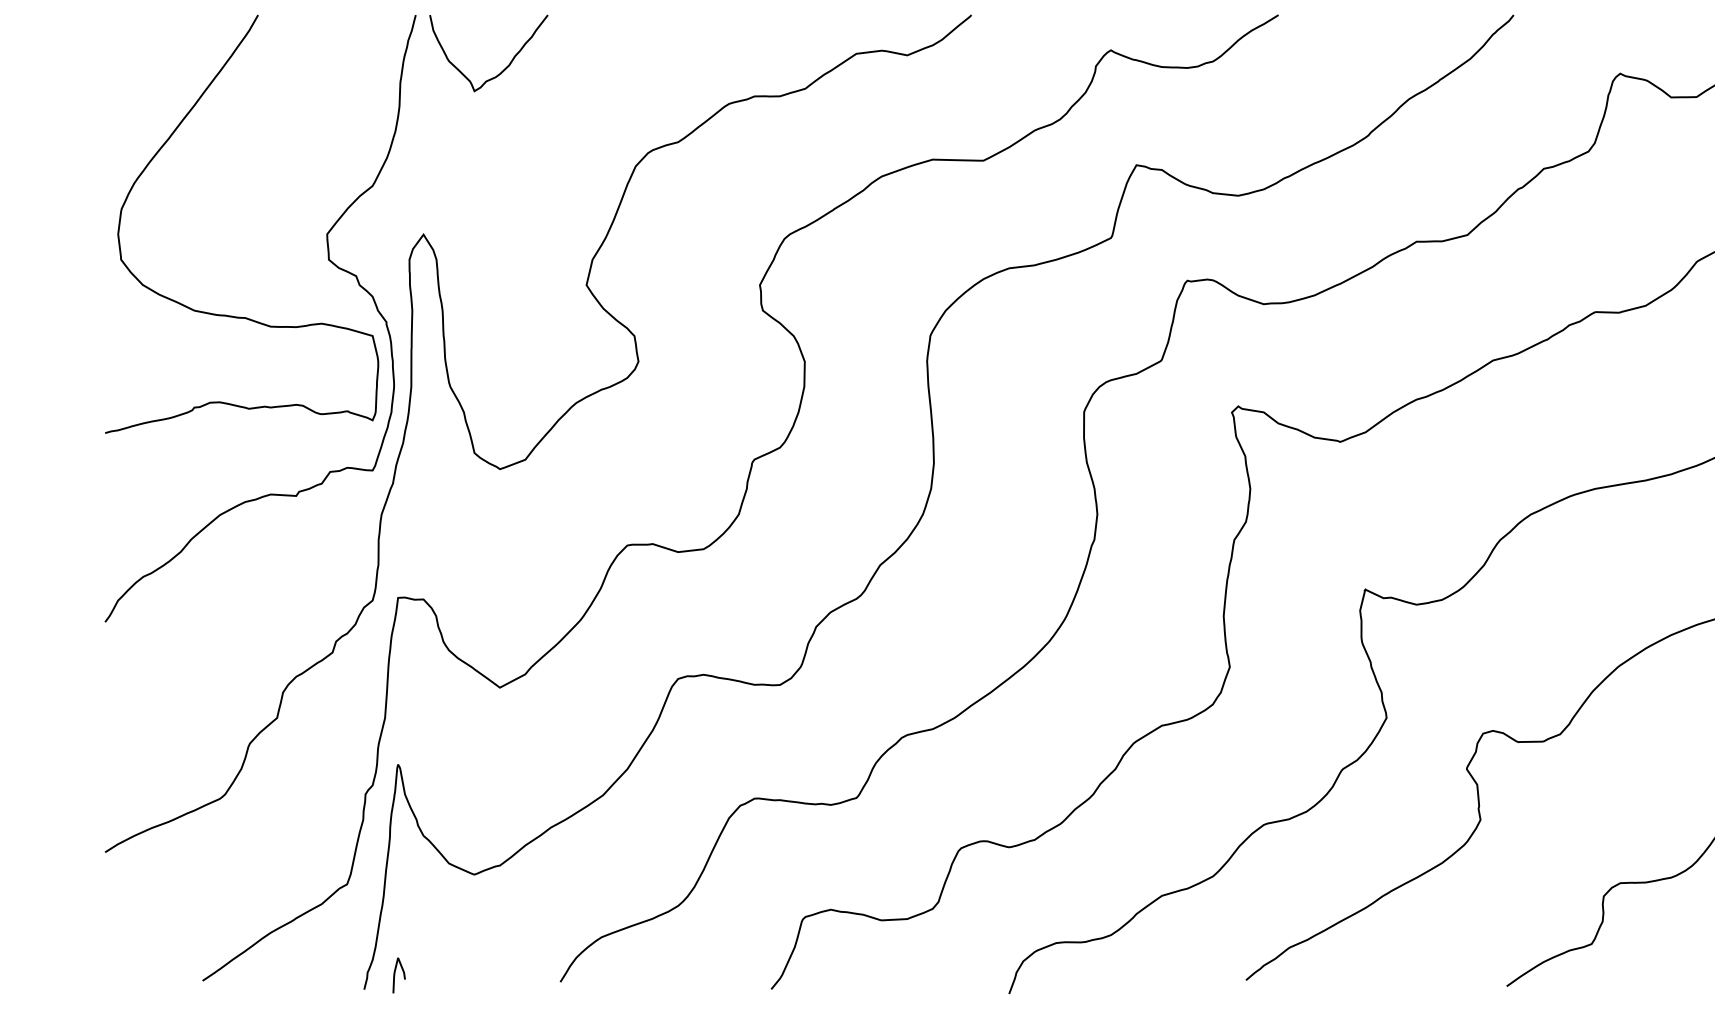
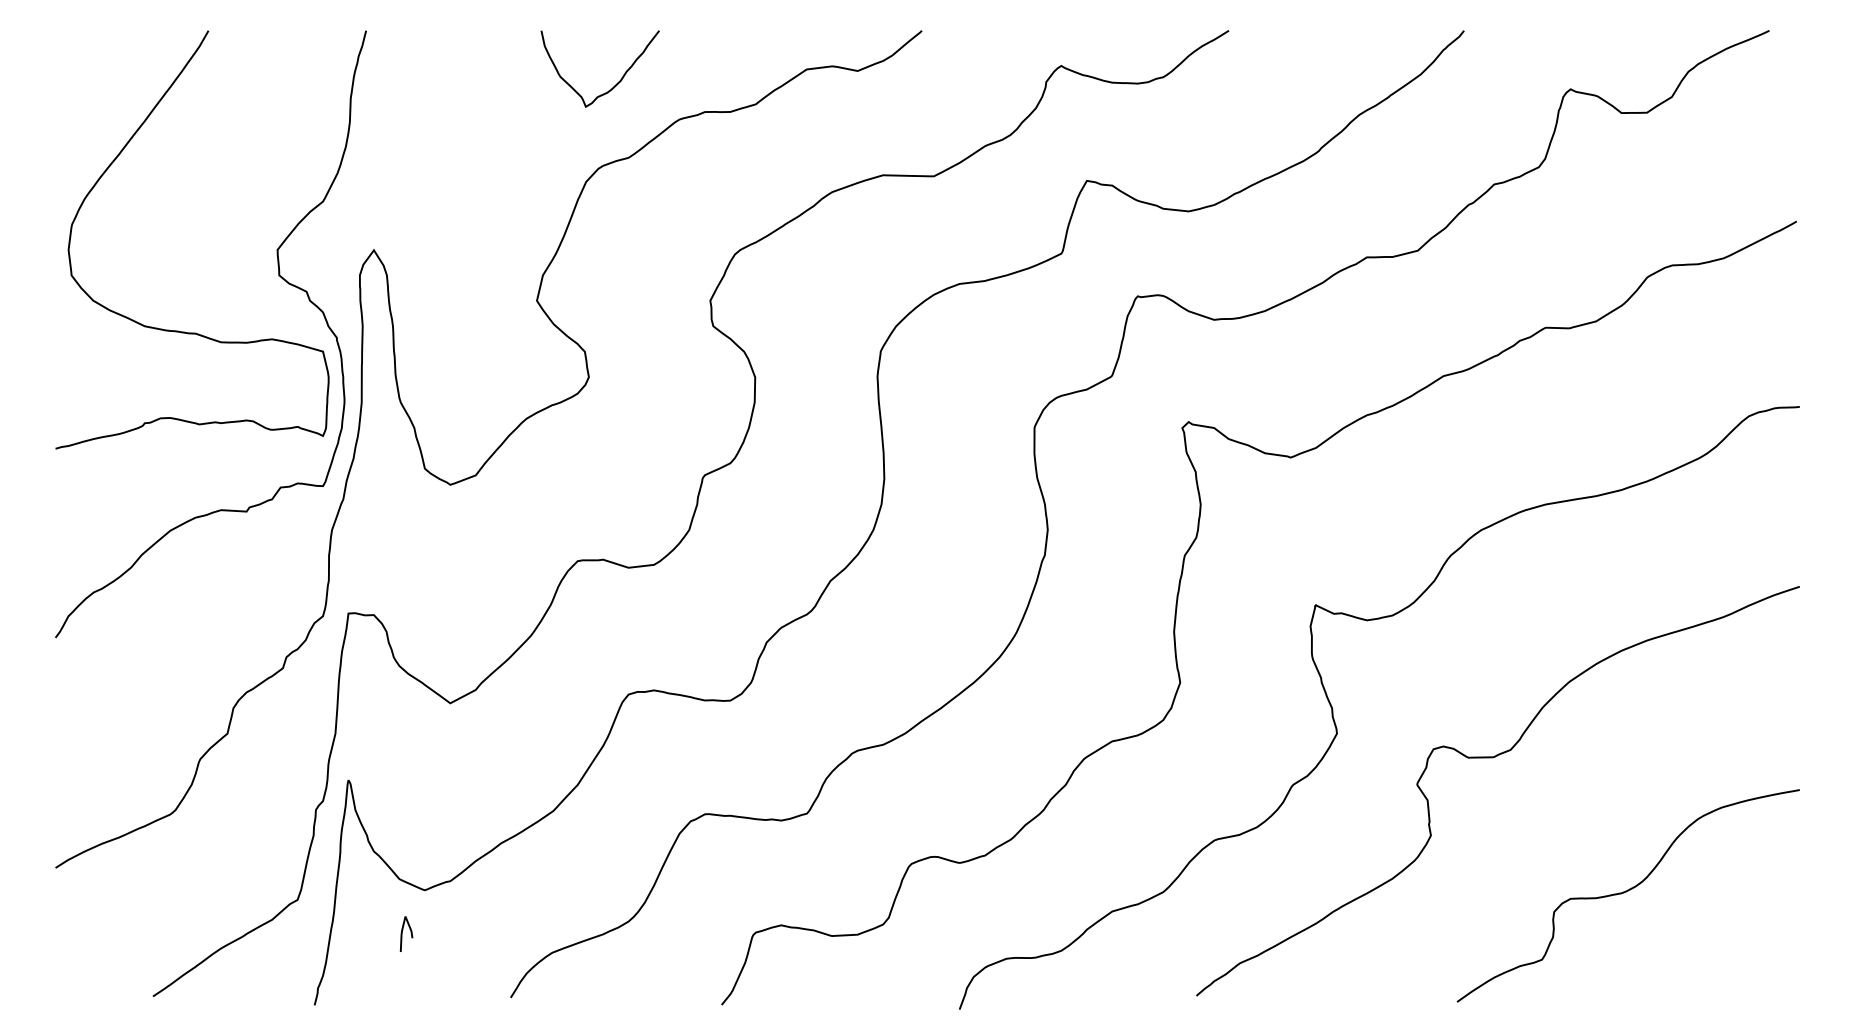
curve: (504, 68) -> (615, 84), moved
curve: (395, 974) -> (402, 933), moved

